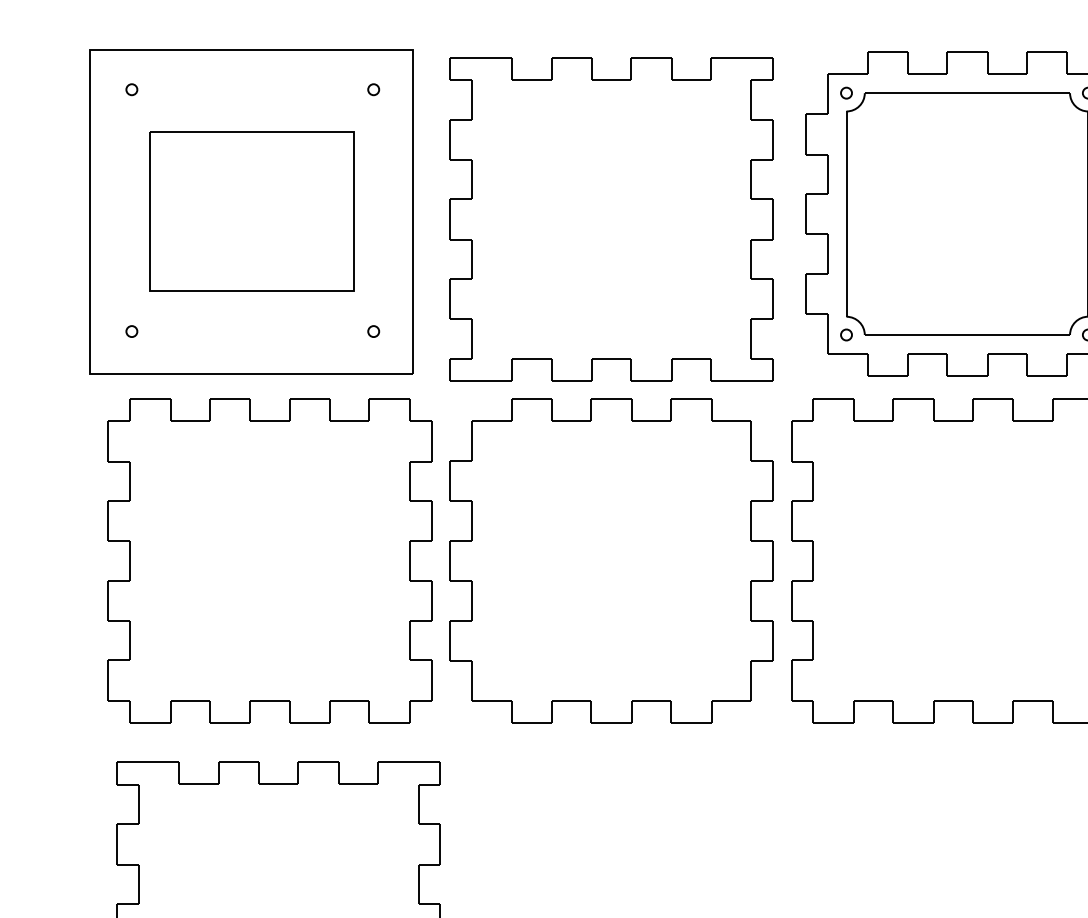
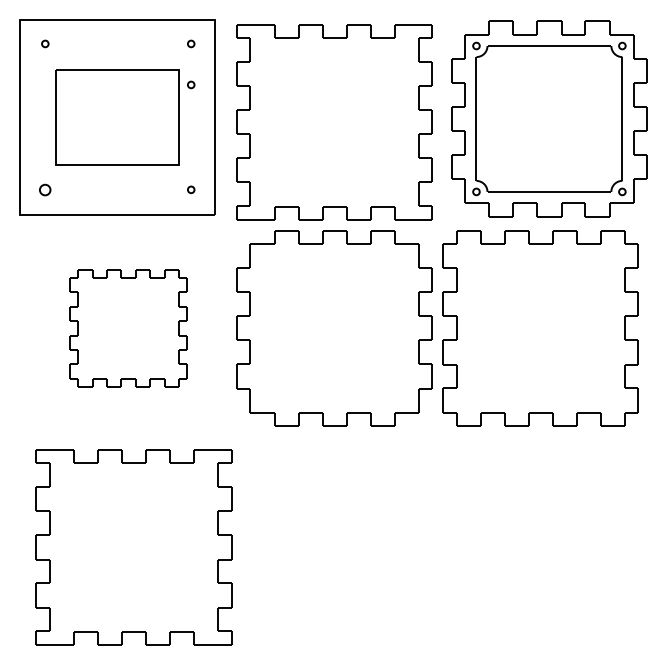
part: (374, 156) -> (191, 84), added
part: (132, 330) -> (45, 189), size x1.6
part: (269, 561) -> (128, 328), size x0.6

